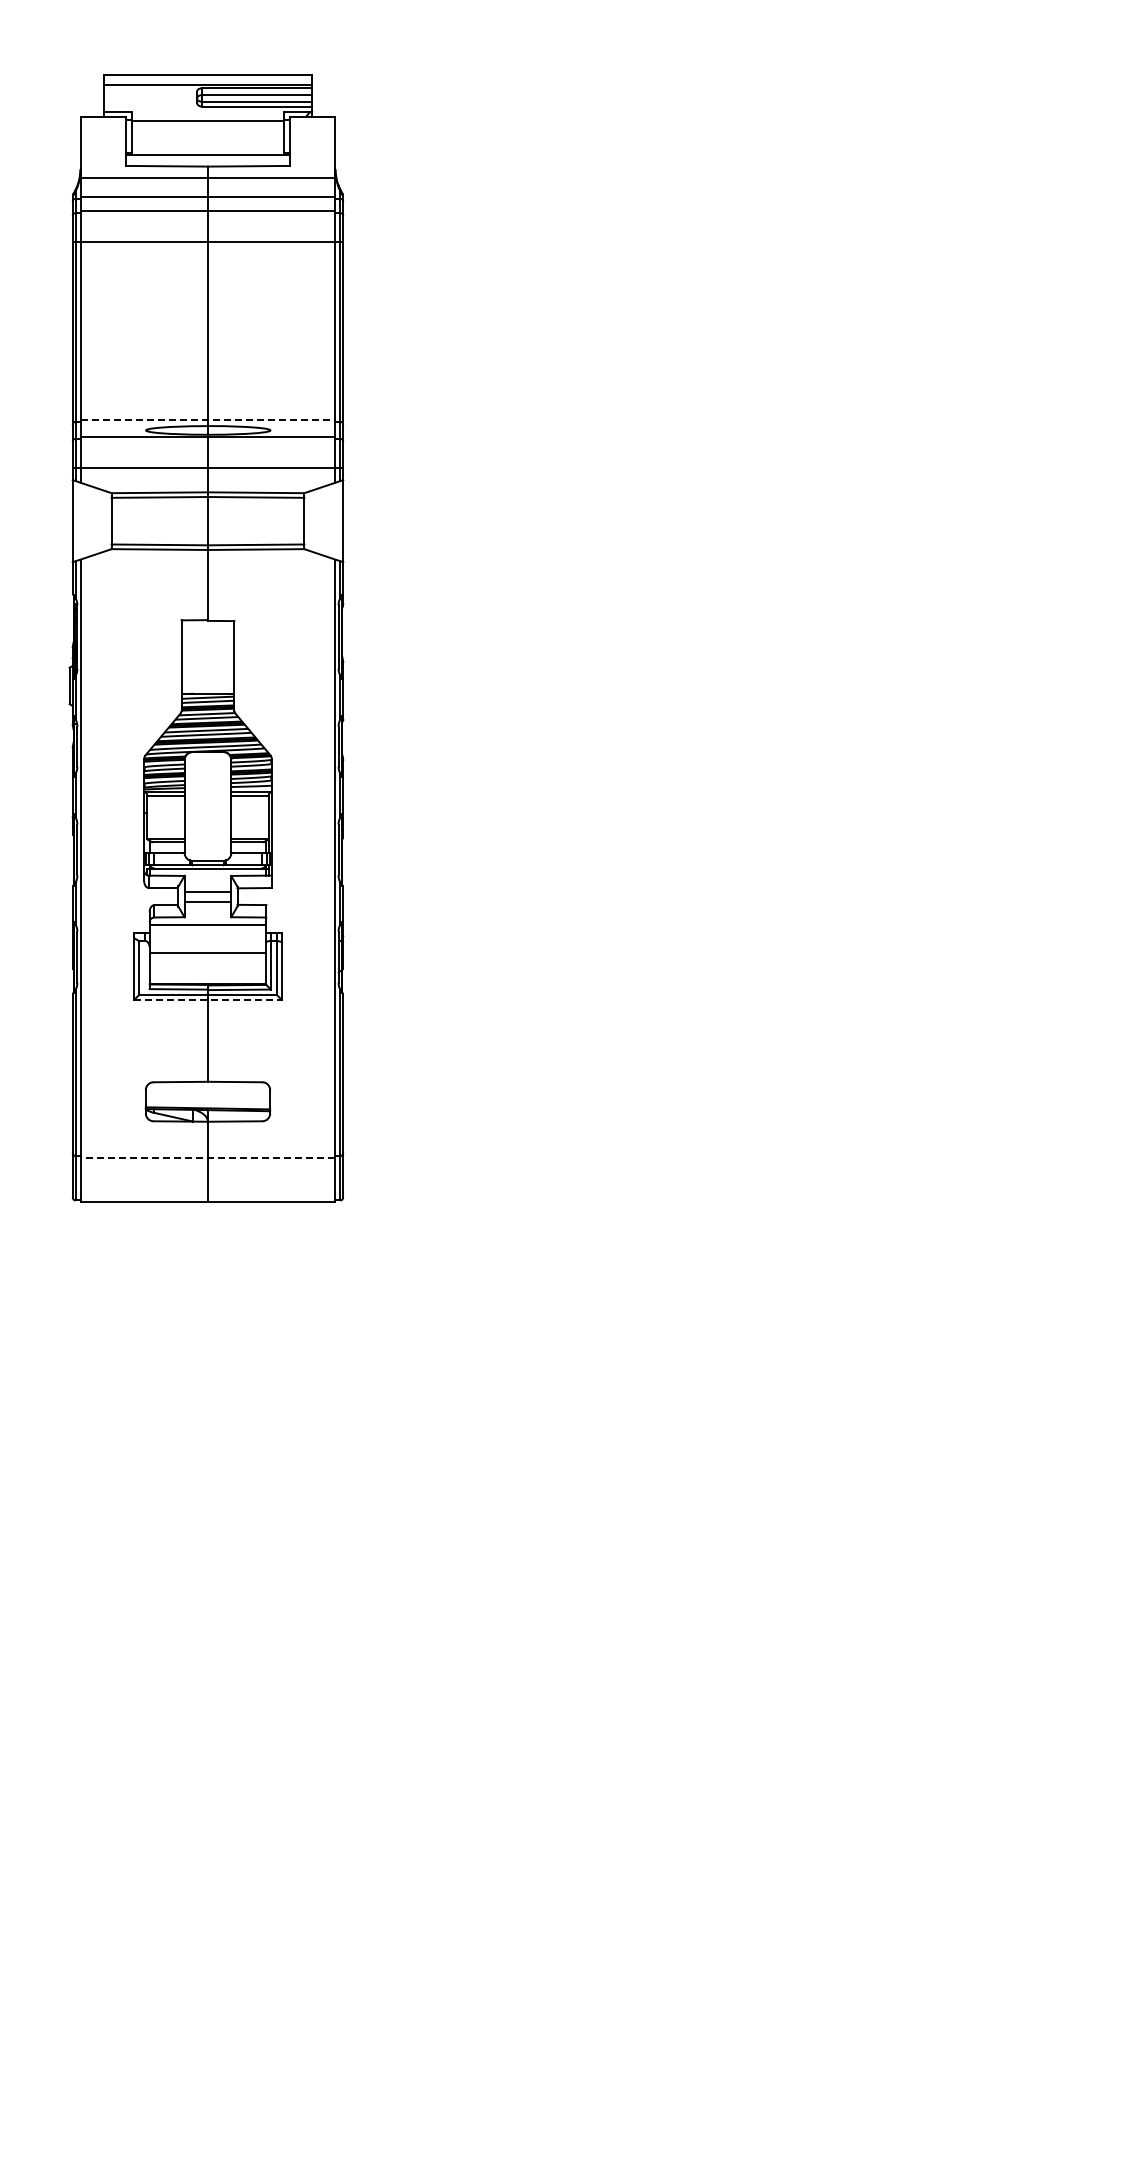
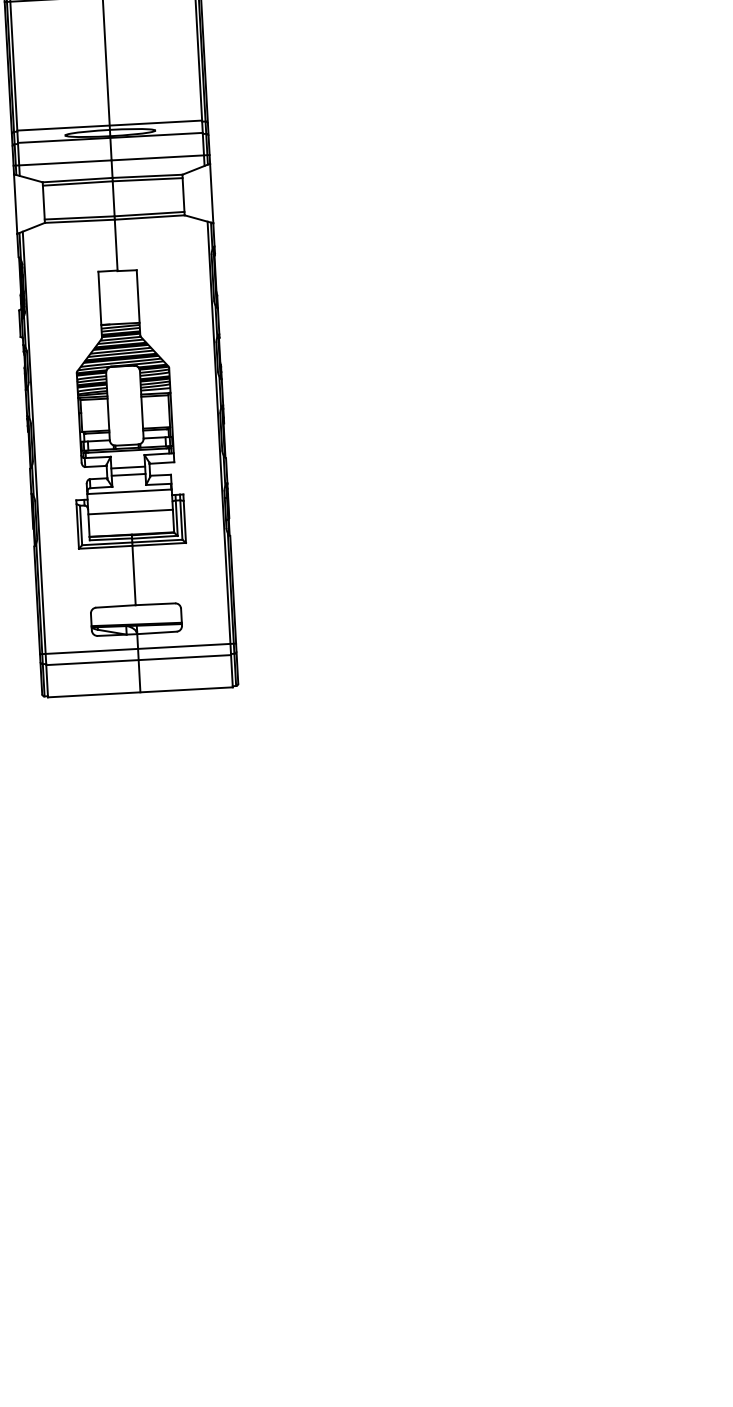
line: (208, 420) -> (110, 125), dashed -> solid
line: (207, 999) -> (132, 545), dashed -> solid
line: (207, 1142) -> (137, 649), added
line: (207, 1157) -> (138, 660), dashed -> solid

